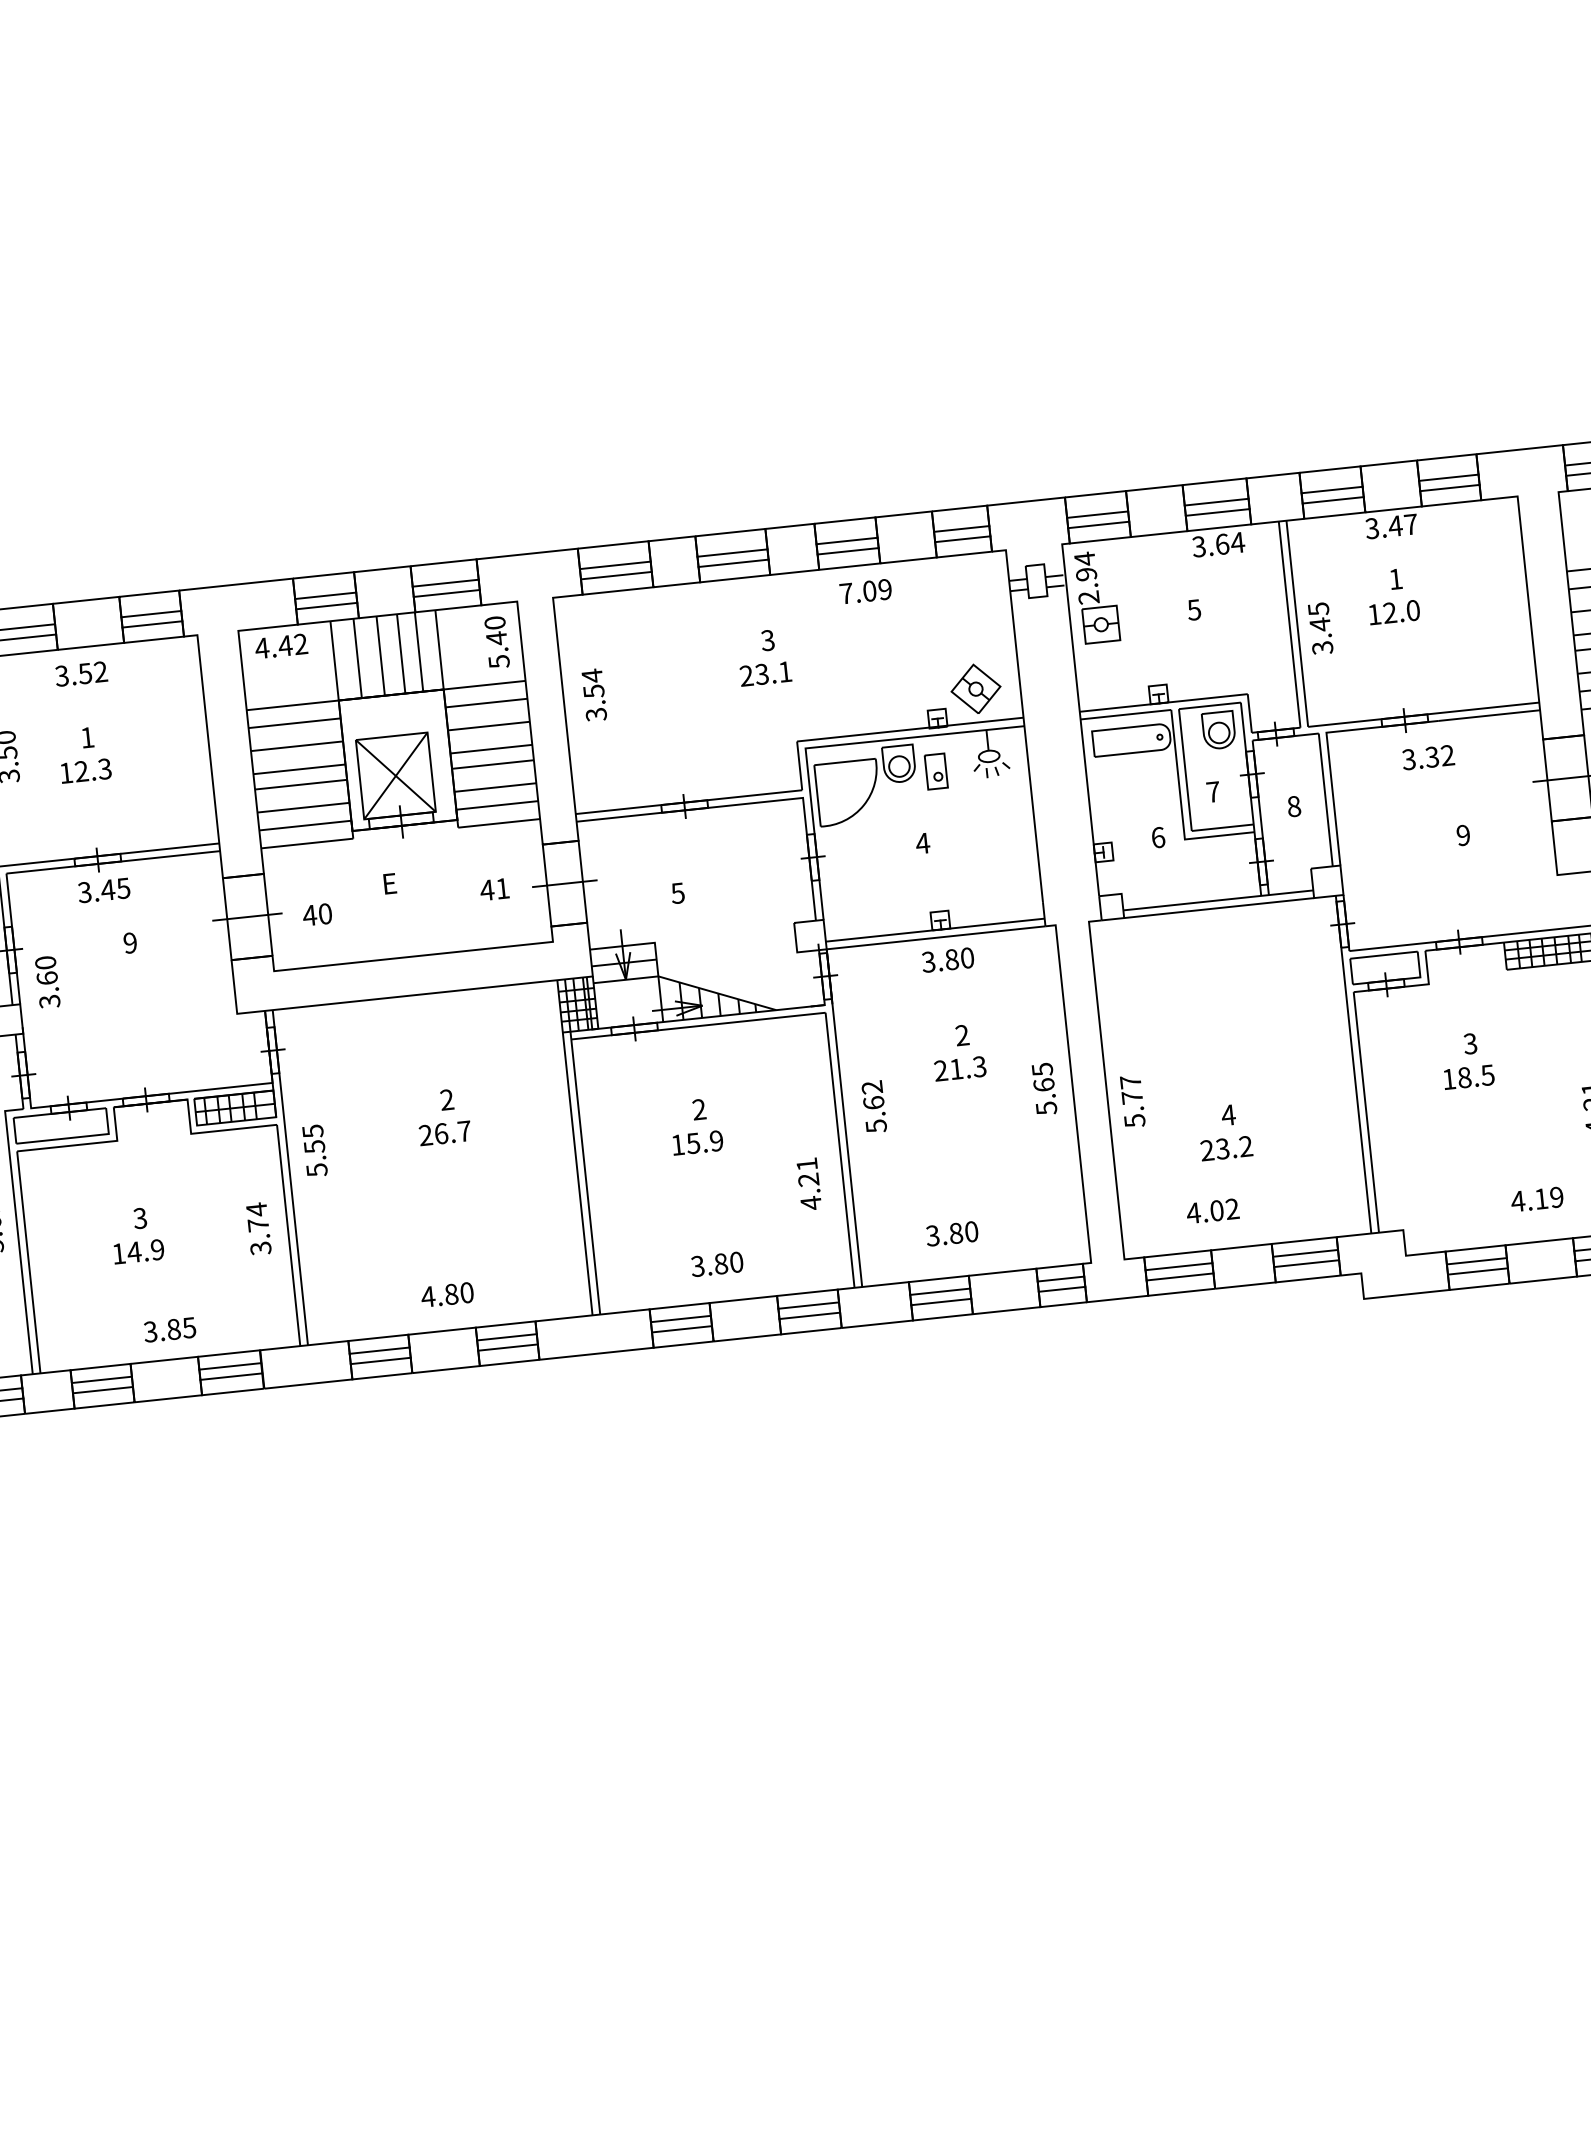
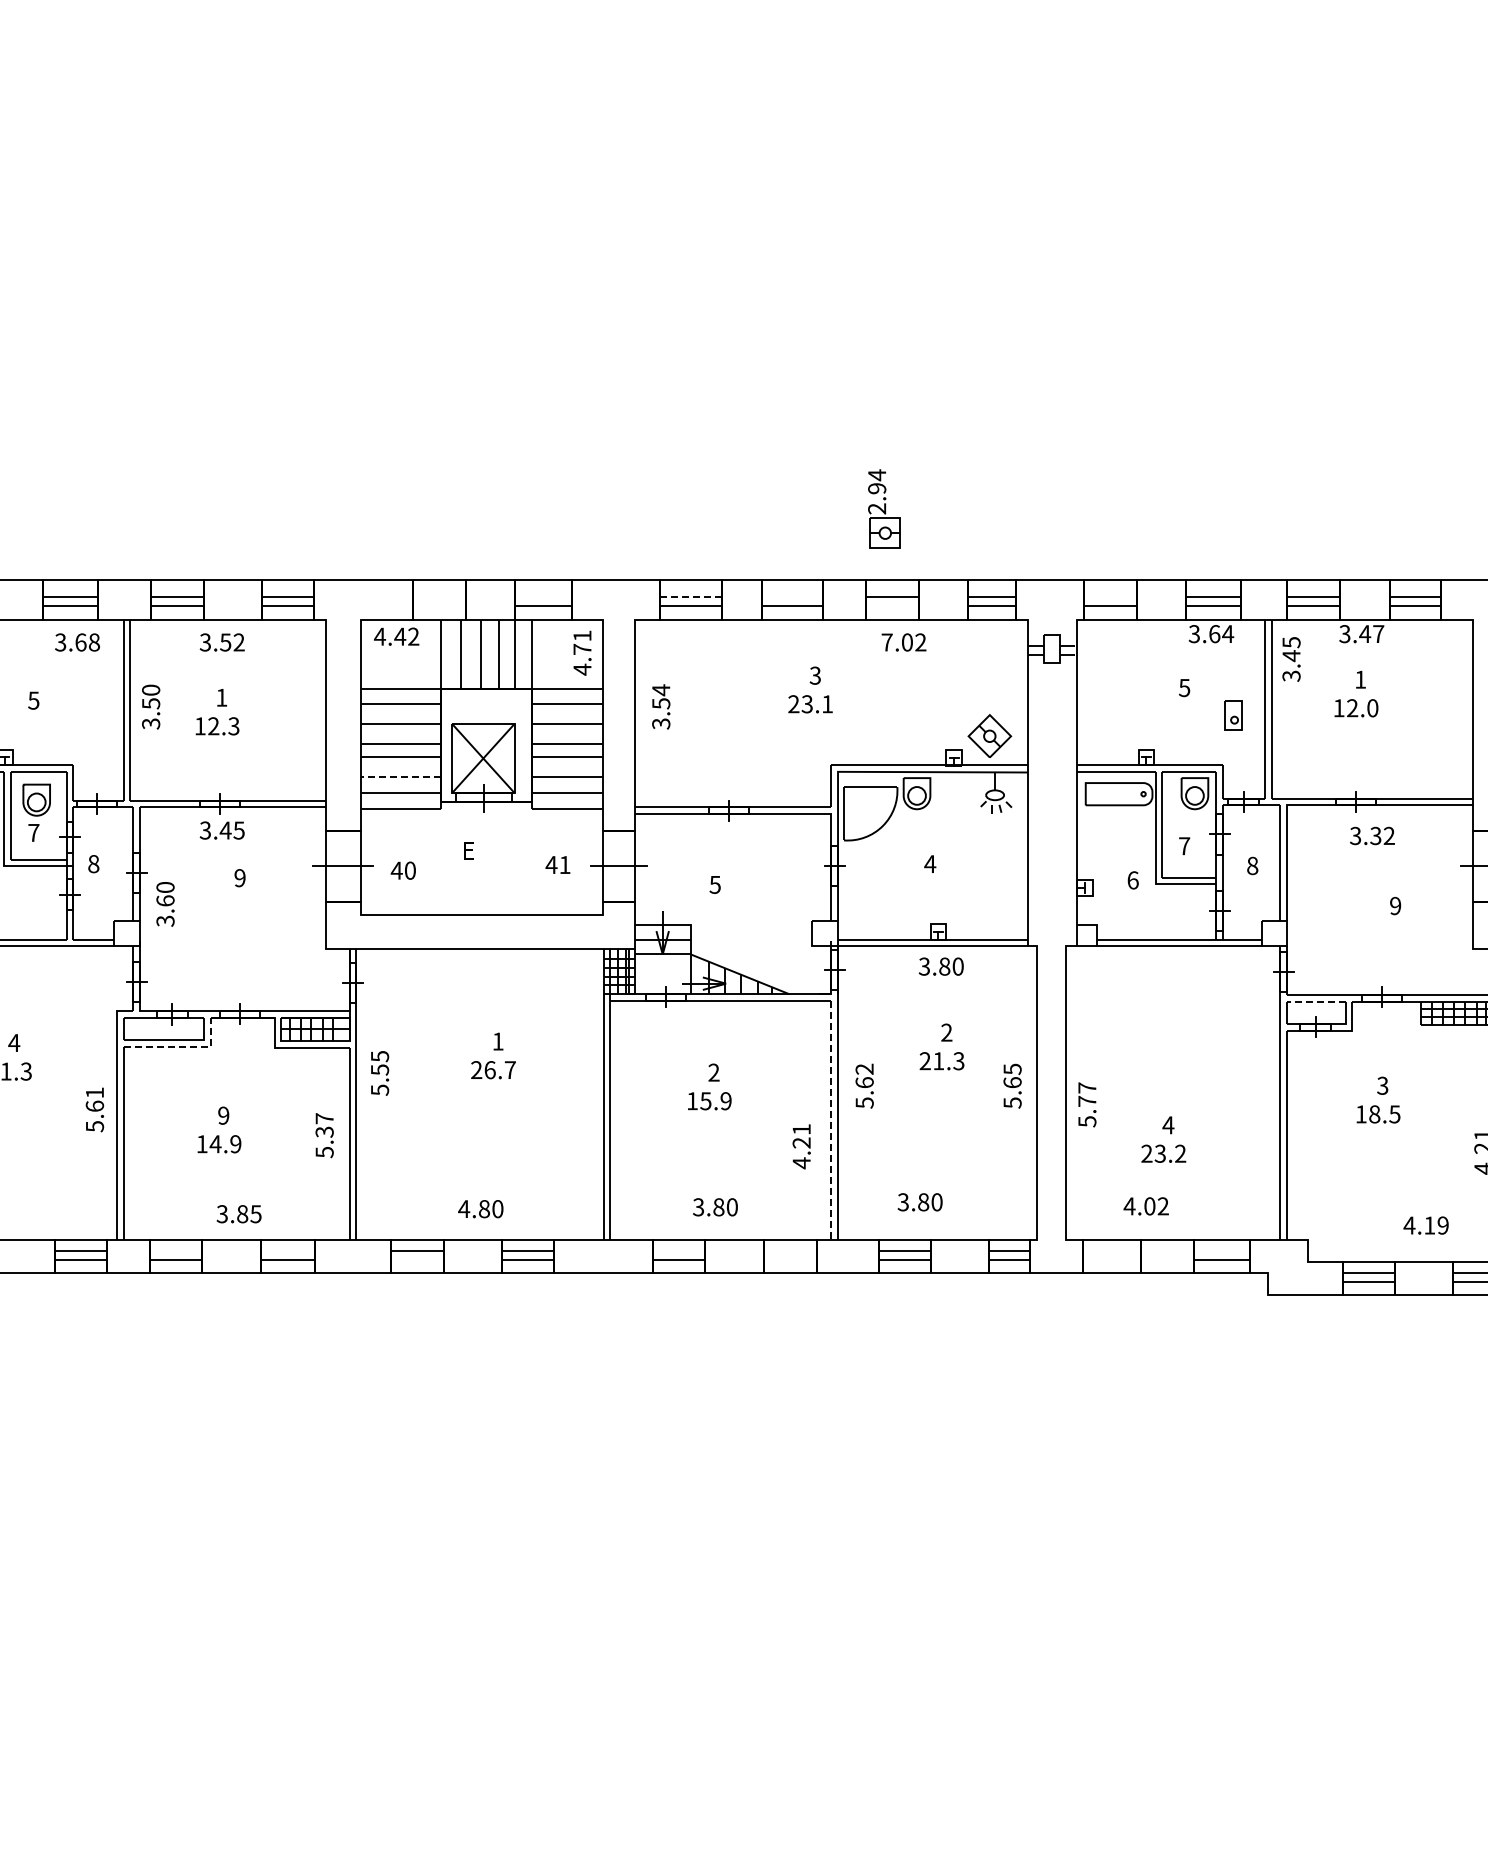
line: (1096, 514) -> (1109, 597), removed
line: (847, 551) -> (891, 606), removed
line: (732, 553) -> (792, 597), removed
line: (615, 565) -> (691, 597), solid -> dashed
line: (445, 583) -> (543, 597), removed
text: (884, 589) -> (920, 642), 7.09 -> 7.02
line: (324, 596) -> (438, 597), removed
part: (1097, 596) -> (884, 508), moved
line: (325, 606) -> (438, 606), removed
text: (1320, 628) -> (1291, 659), moved
text: (497, 641) -> (582, 652), 5.40 -> 4.71
part: (936, 771) -> (1233, 715), moved
line: (302, 807) -> (400, 777), solid -> dashed
line: (1382, 954) -> (1315, 1001), solid -> dashed
text: (446, 1099) -> (497, 1041), 2 -> 1
line: (84, 1143) -> (182, 1046), solid -> dashed
line: (840, 1150) -> (831, 1120), solid -> dashed
text: (139, 1218) -> (223, 1115), 3 -> 9
text: (258, 1227) -> (324, 1134), 3.74 -> 5.37
line: (1304, 1254) -> (1221, 1251), removed
line: (1179, 1267) -> (1112, 1251), removed
line: (1180, 1276) -> (1112, 1259), removed
line: (808, 1306) -> (790, 1251), removed
line: (809, 1315) -> (790, 1259), removed
line: (681, 1319) -> (679, 1251), removed
line: (380, 1360) -> (417, 1259), removed
line: (230, 1366) -> (287, 1251), removed
line: (102, 1380) -> (176, 1251), removed

